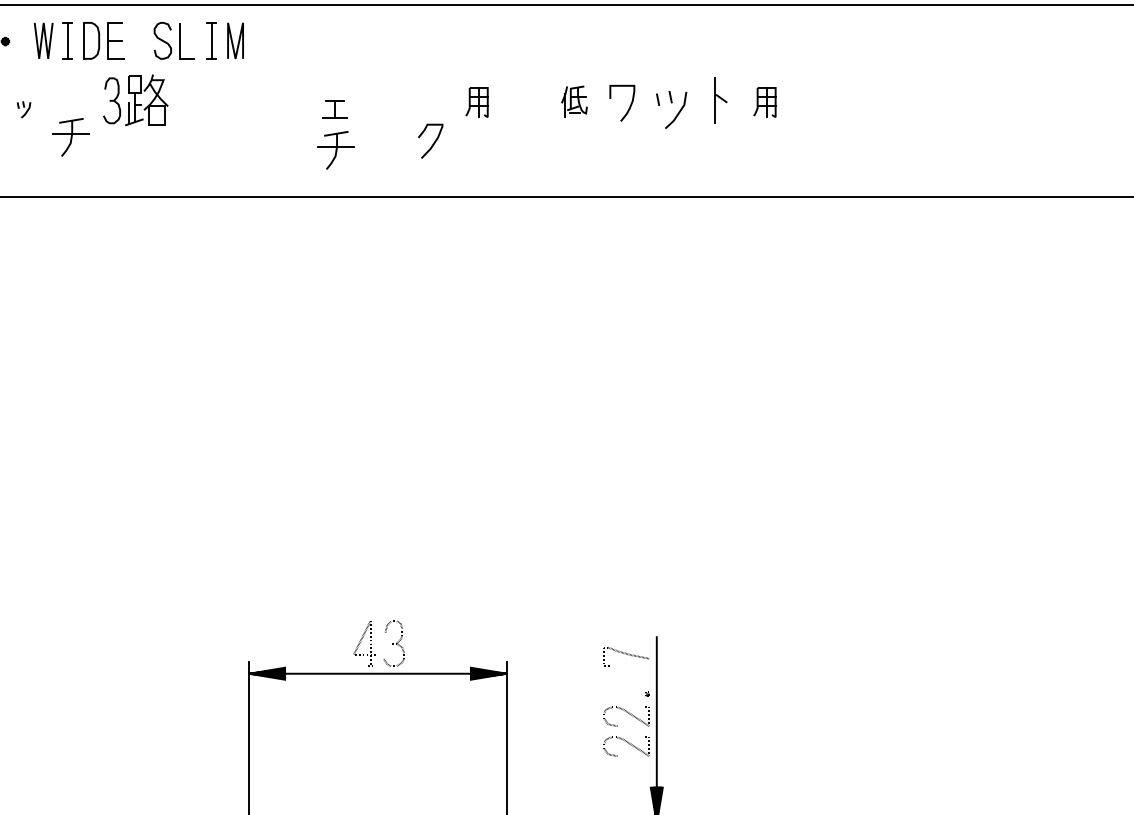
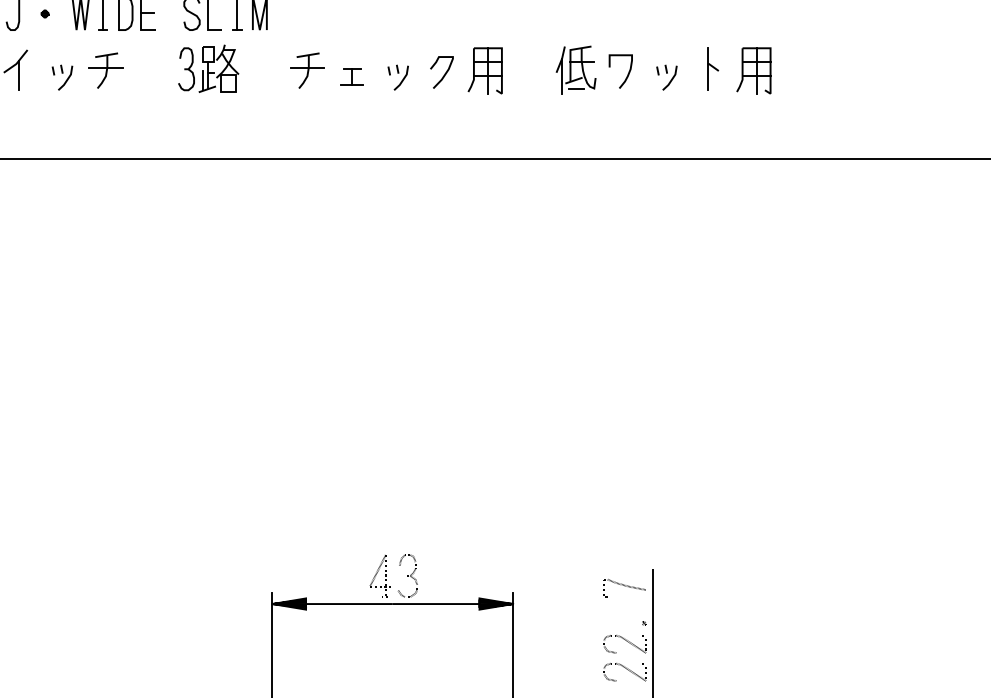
part: (135, 100) -> (208, 68), moved
part: (574, 101) -> (576, 69), size x1.67
part: (476, 102) -> (484, 70), size x1.67
part: (764, 102) -> (753, 70), size x1.67
part: (23, 109) -> (61, 77), size x1.67
part: (383, 109) -> (397, 77), added
part: (671, 109) -> (666, 77), size x0.71
part: (70, 137) -> (105, 70), moved
curve: (433, 142) -> (444, 73), moved
part: (335, 150) -> (307, 70), moved

